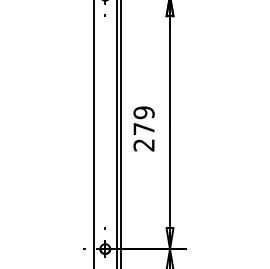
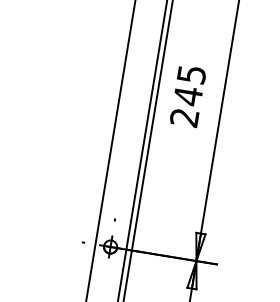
text: (143, 120) -> (189, 84), 279 -> 245

